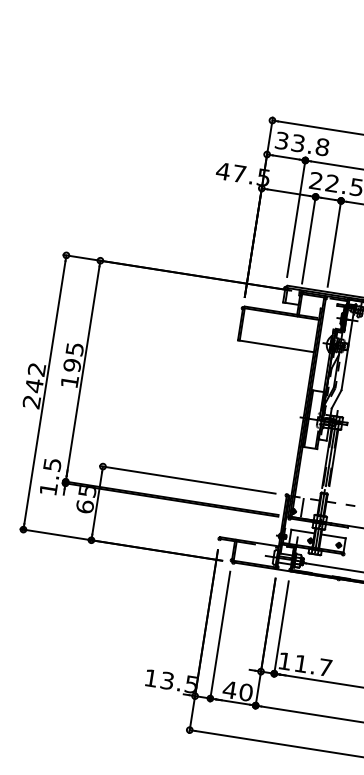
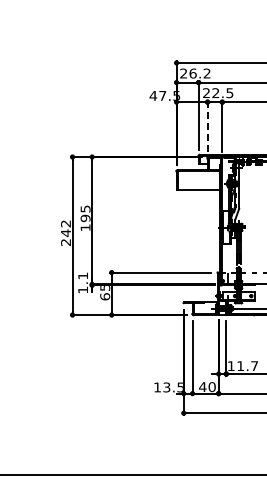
text: (302, 143) -> (195, 73), 33.8 -> 26.2
line: (308, 239) -> (207, 126), solid -> dashed
text: (53, 463) -> (83, 275), 1.5 -> 1.1

